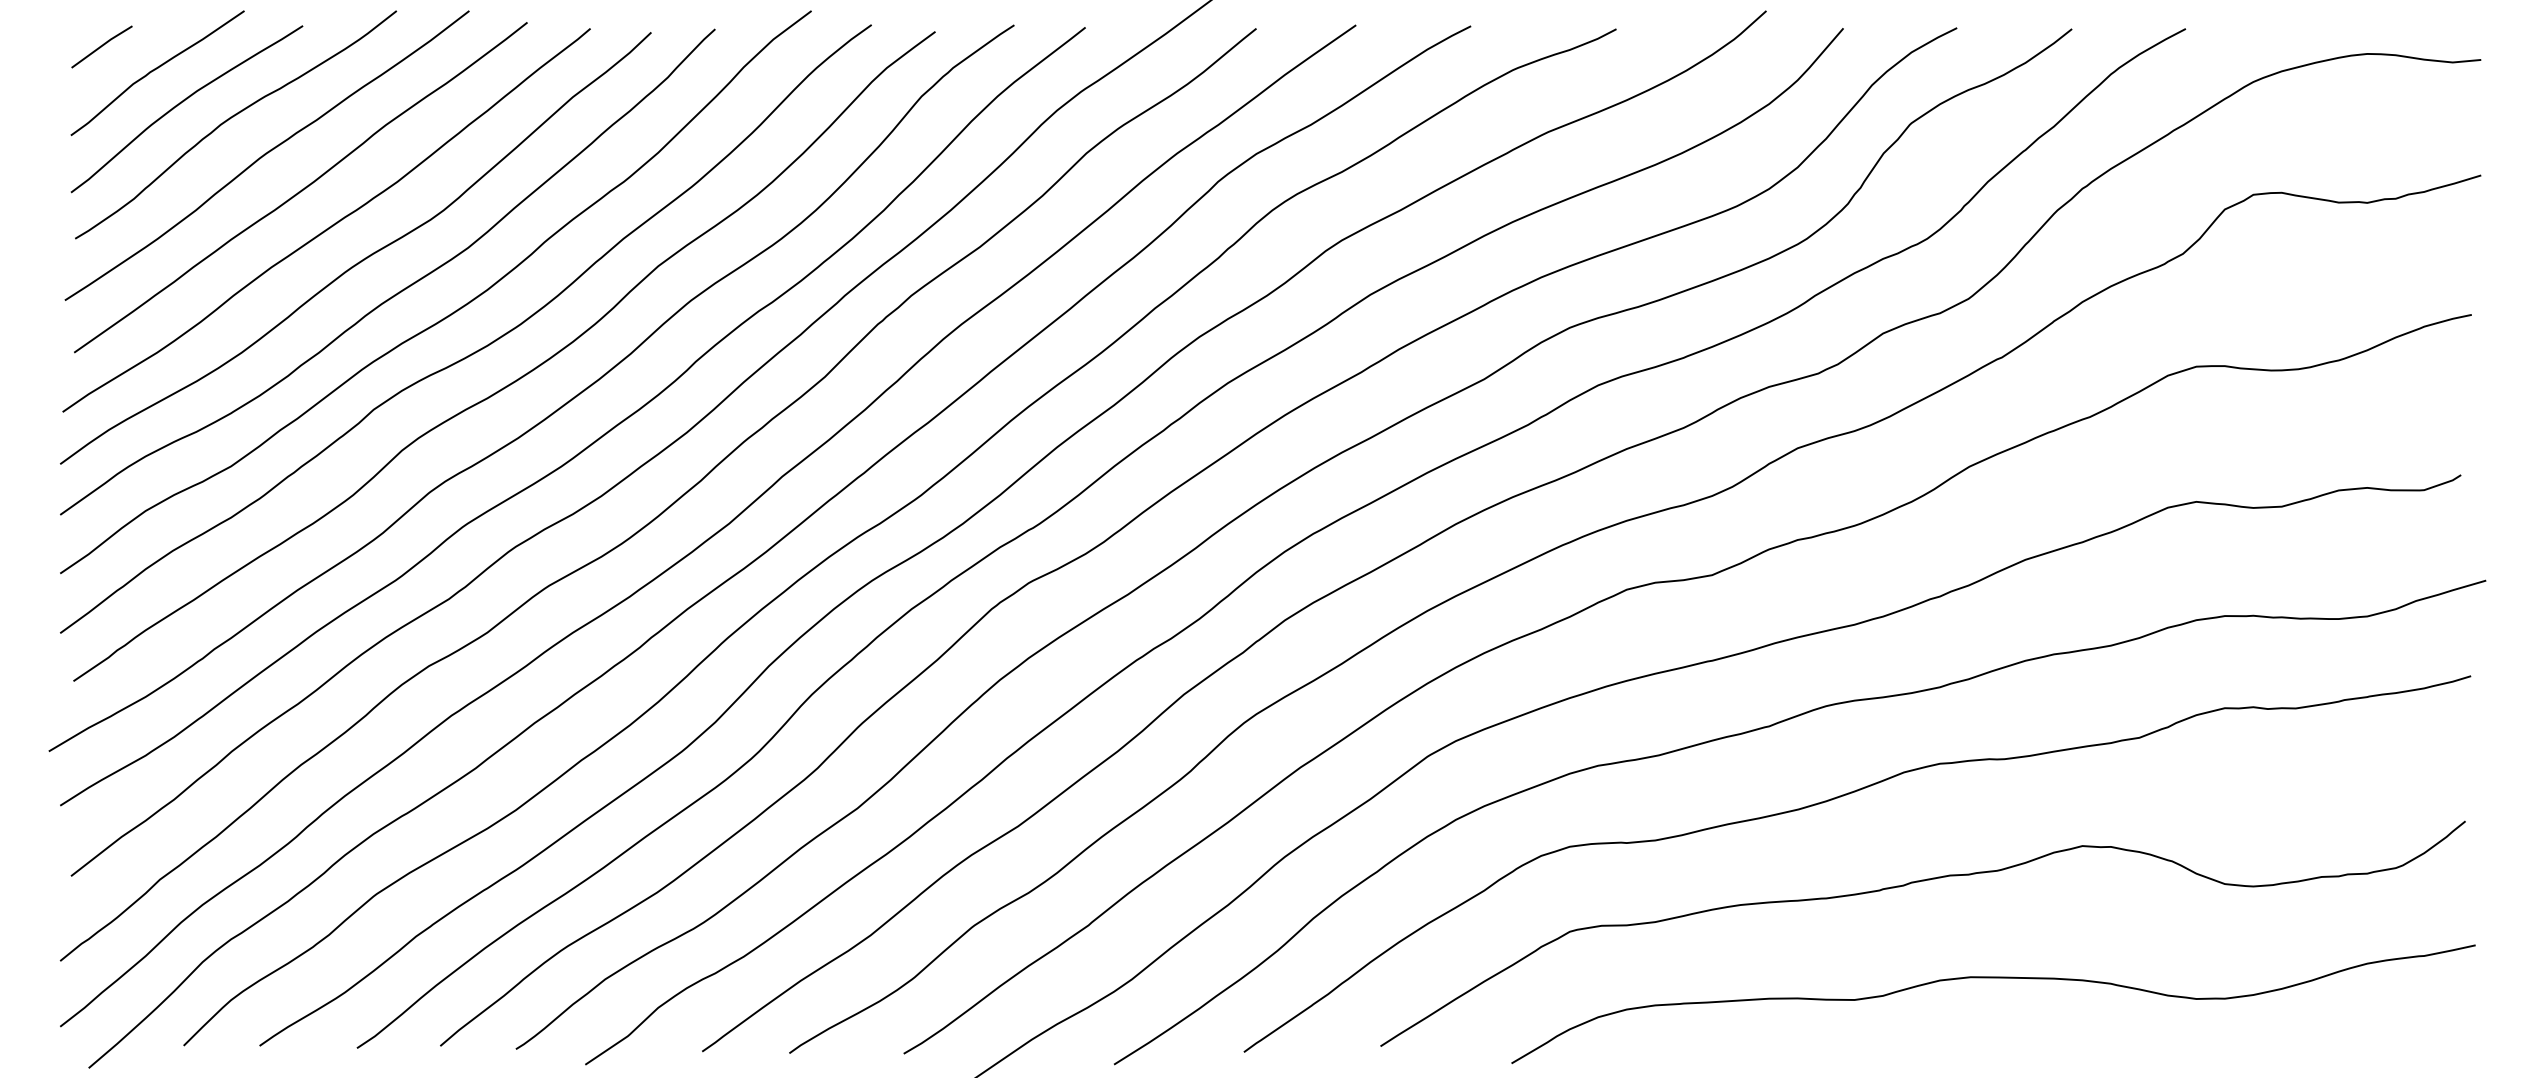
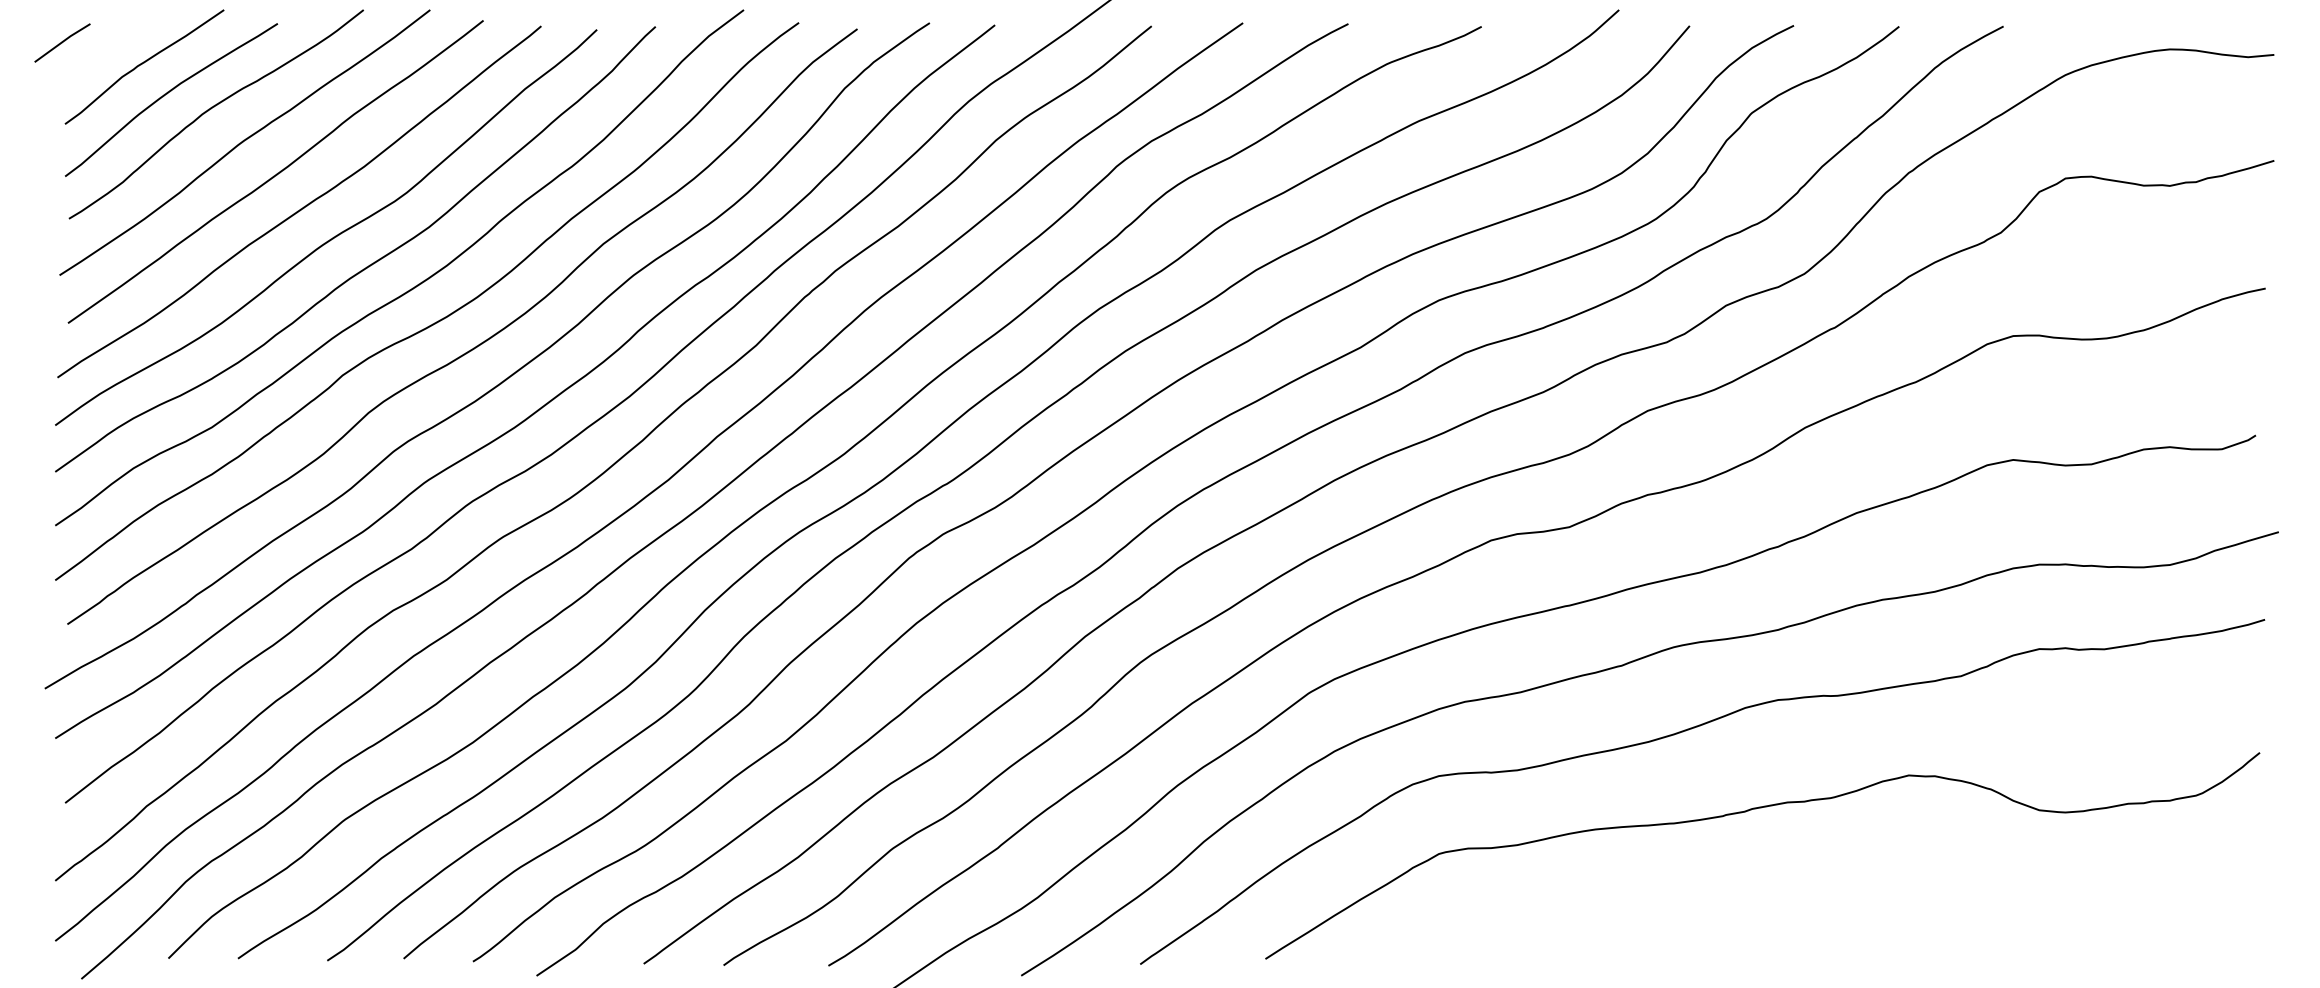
line: (101, 46) -> (62, 42), moved
curve: (1993, 978) -> (1827, 896), removed

